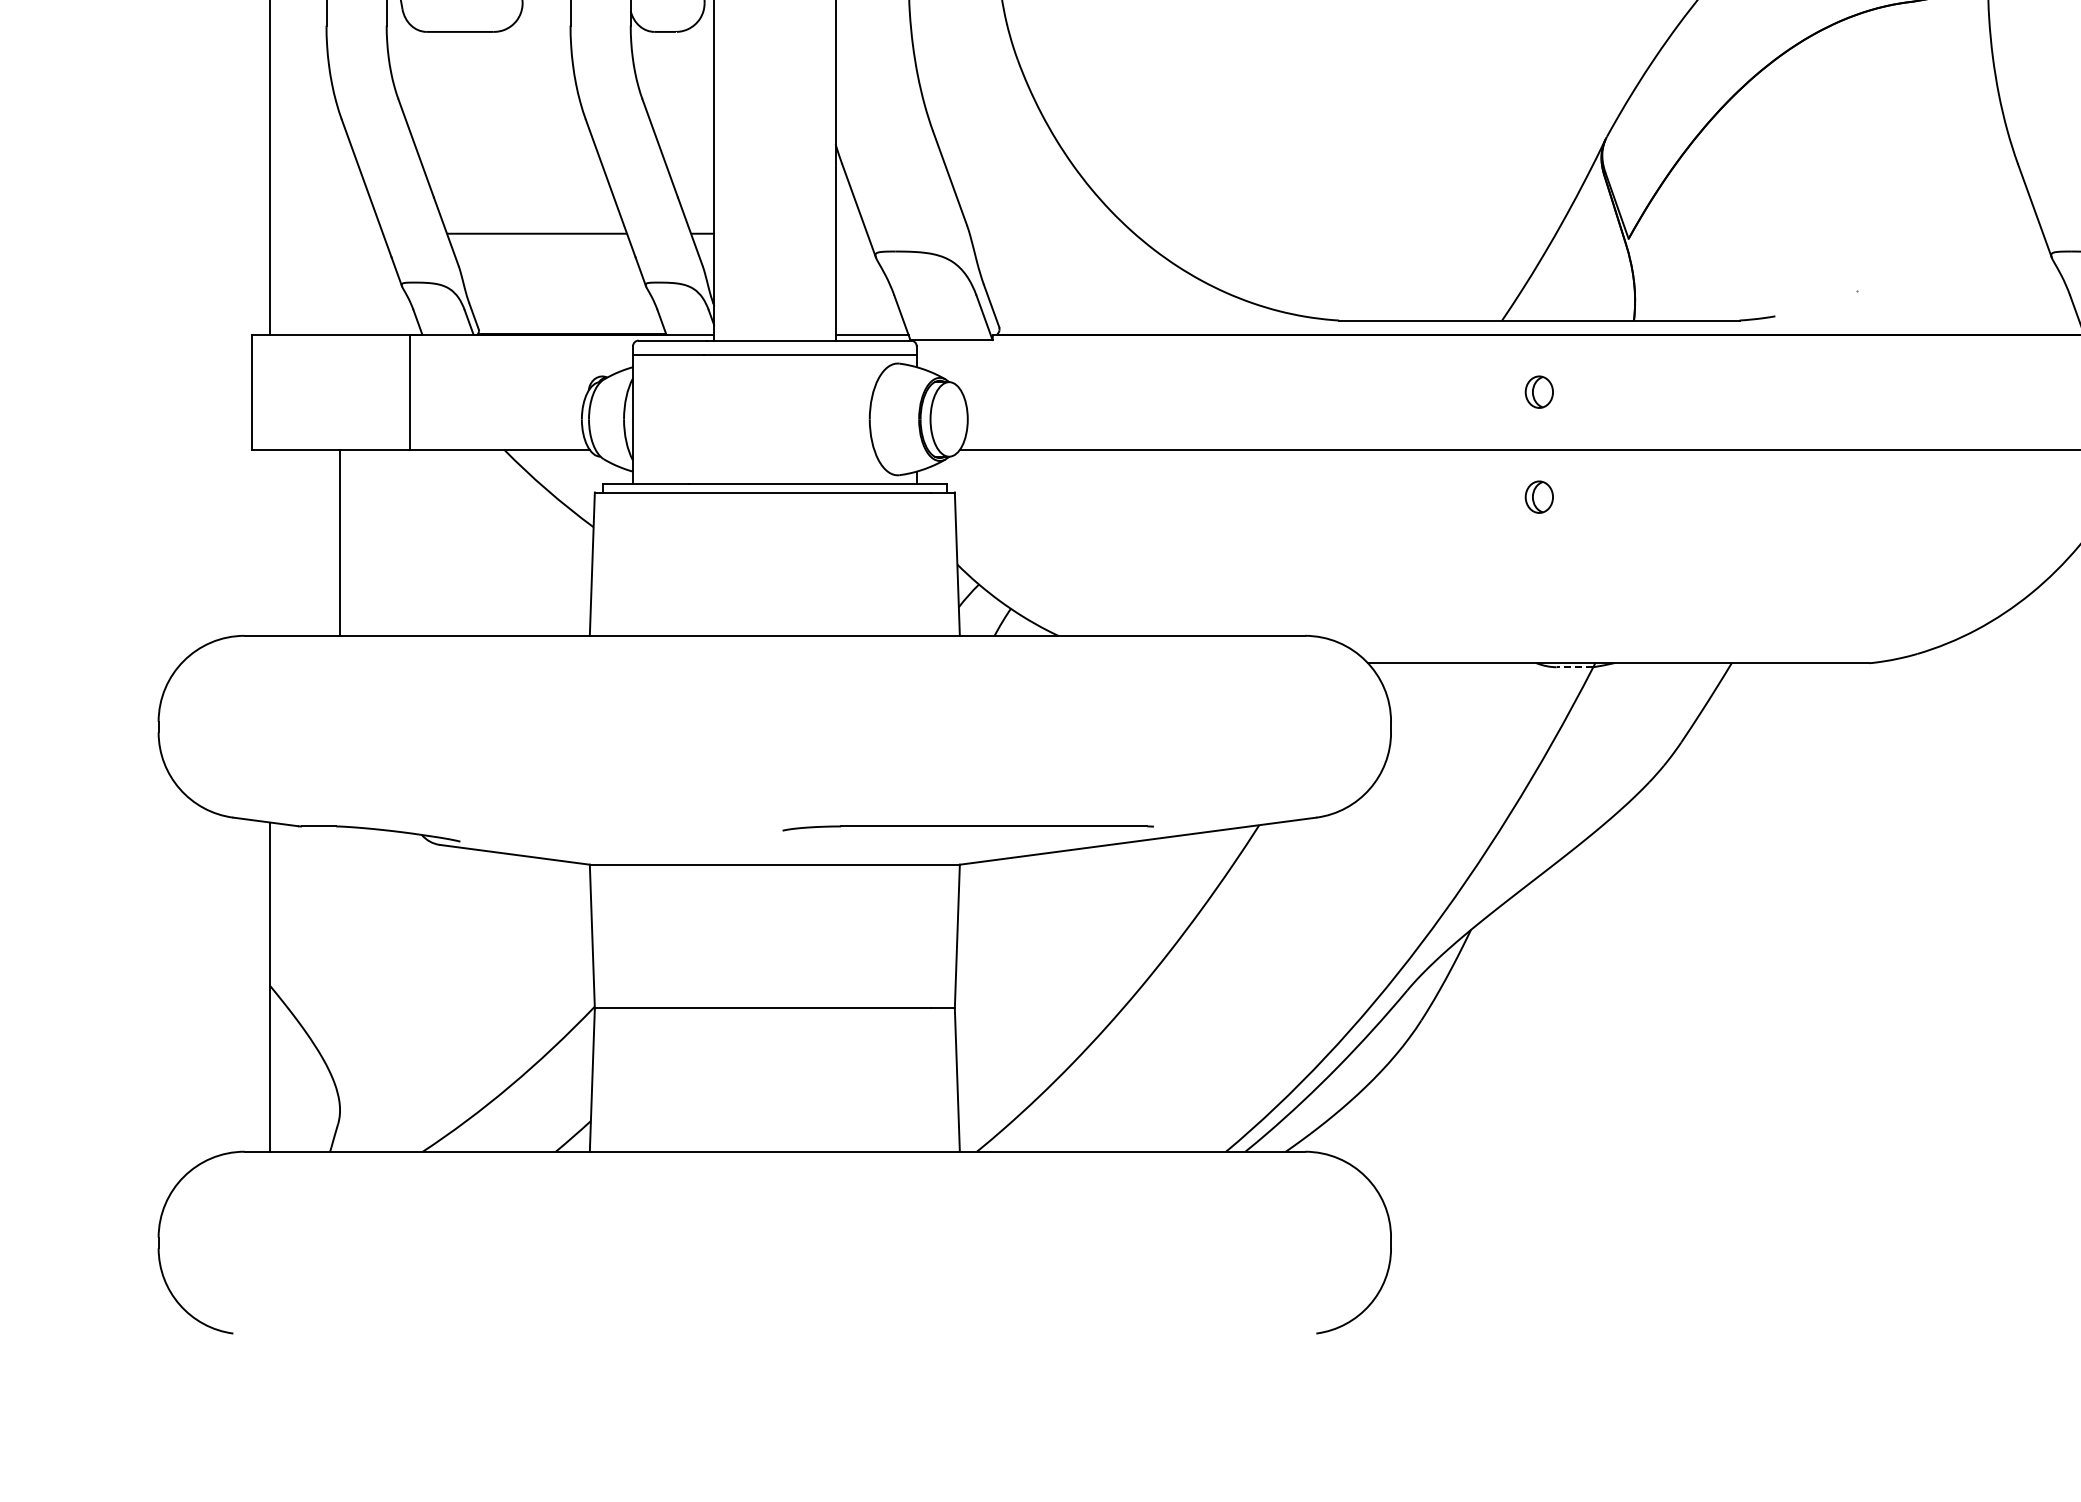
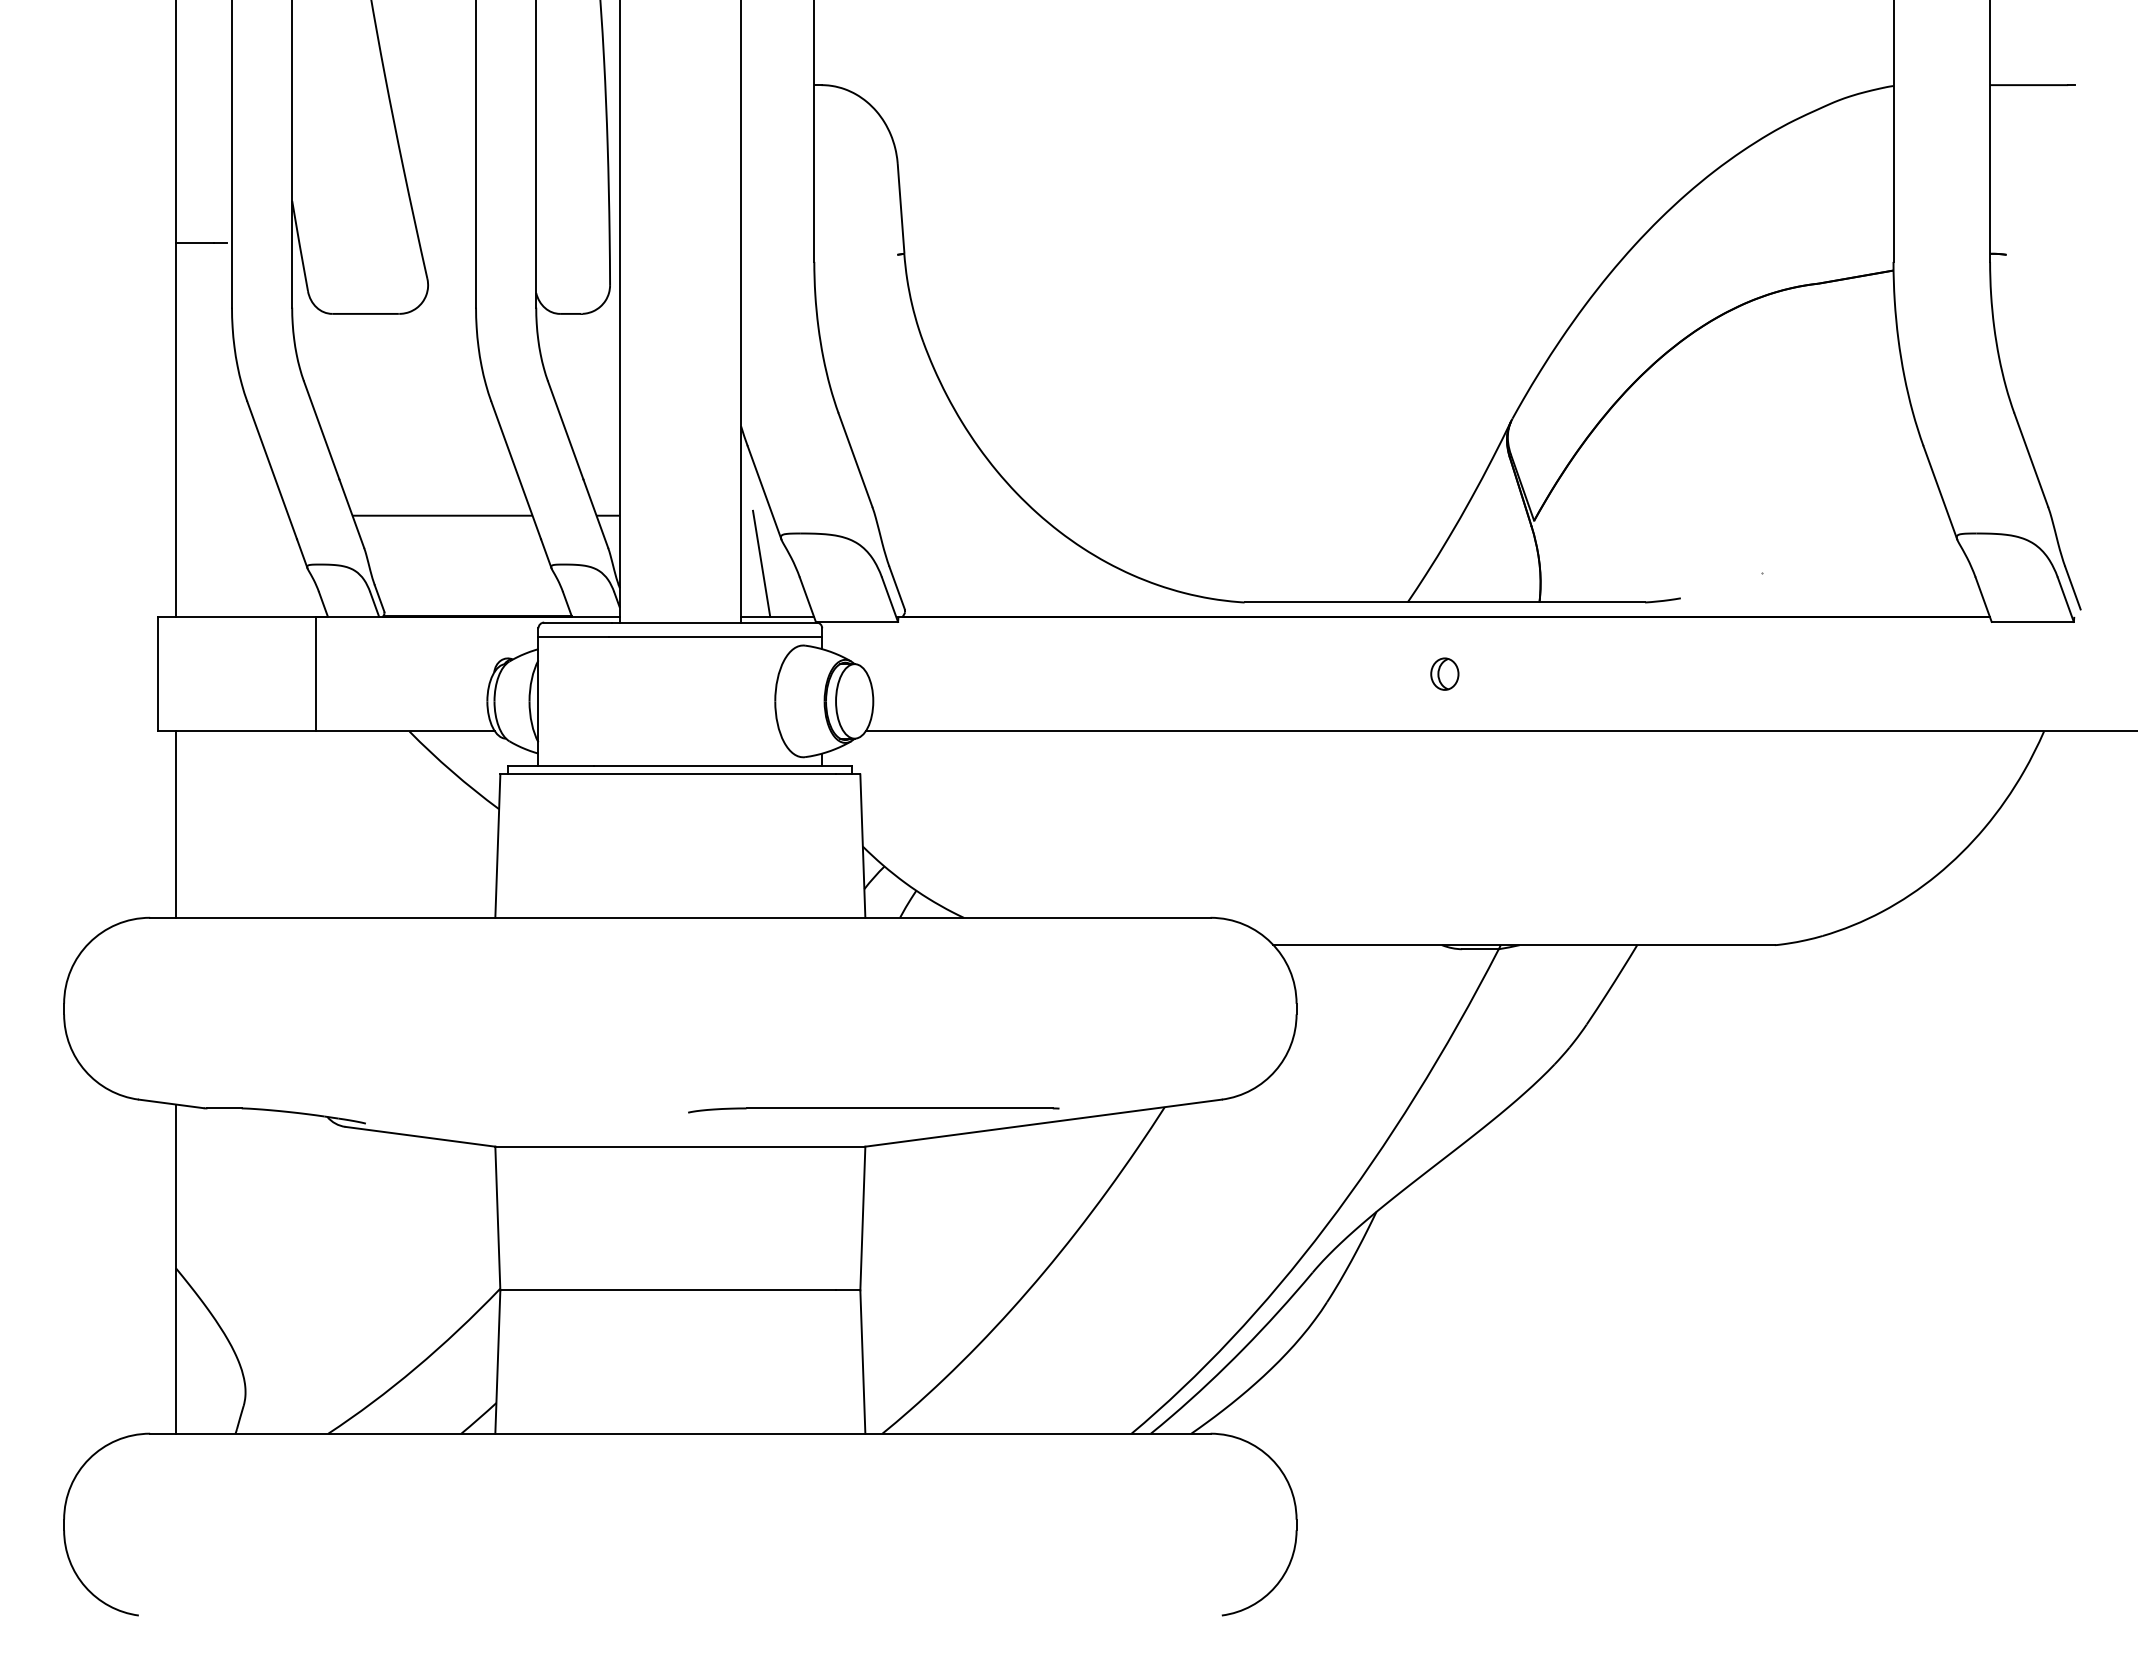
line: (856, 281) -> (761, 563), added
part: (1539, 496) -> (1444, 778), removed
line: (340, 542) -> (175, 824), moved
line: (1575, 667) -> (1480, 949), dashed -> solid

